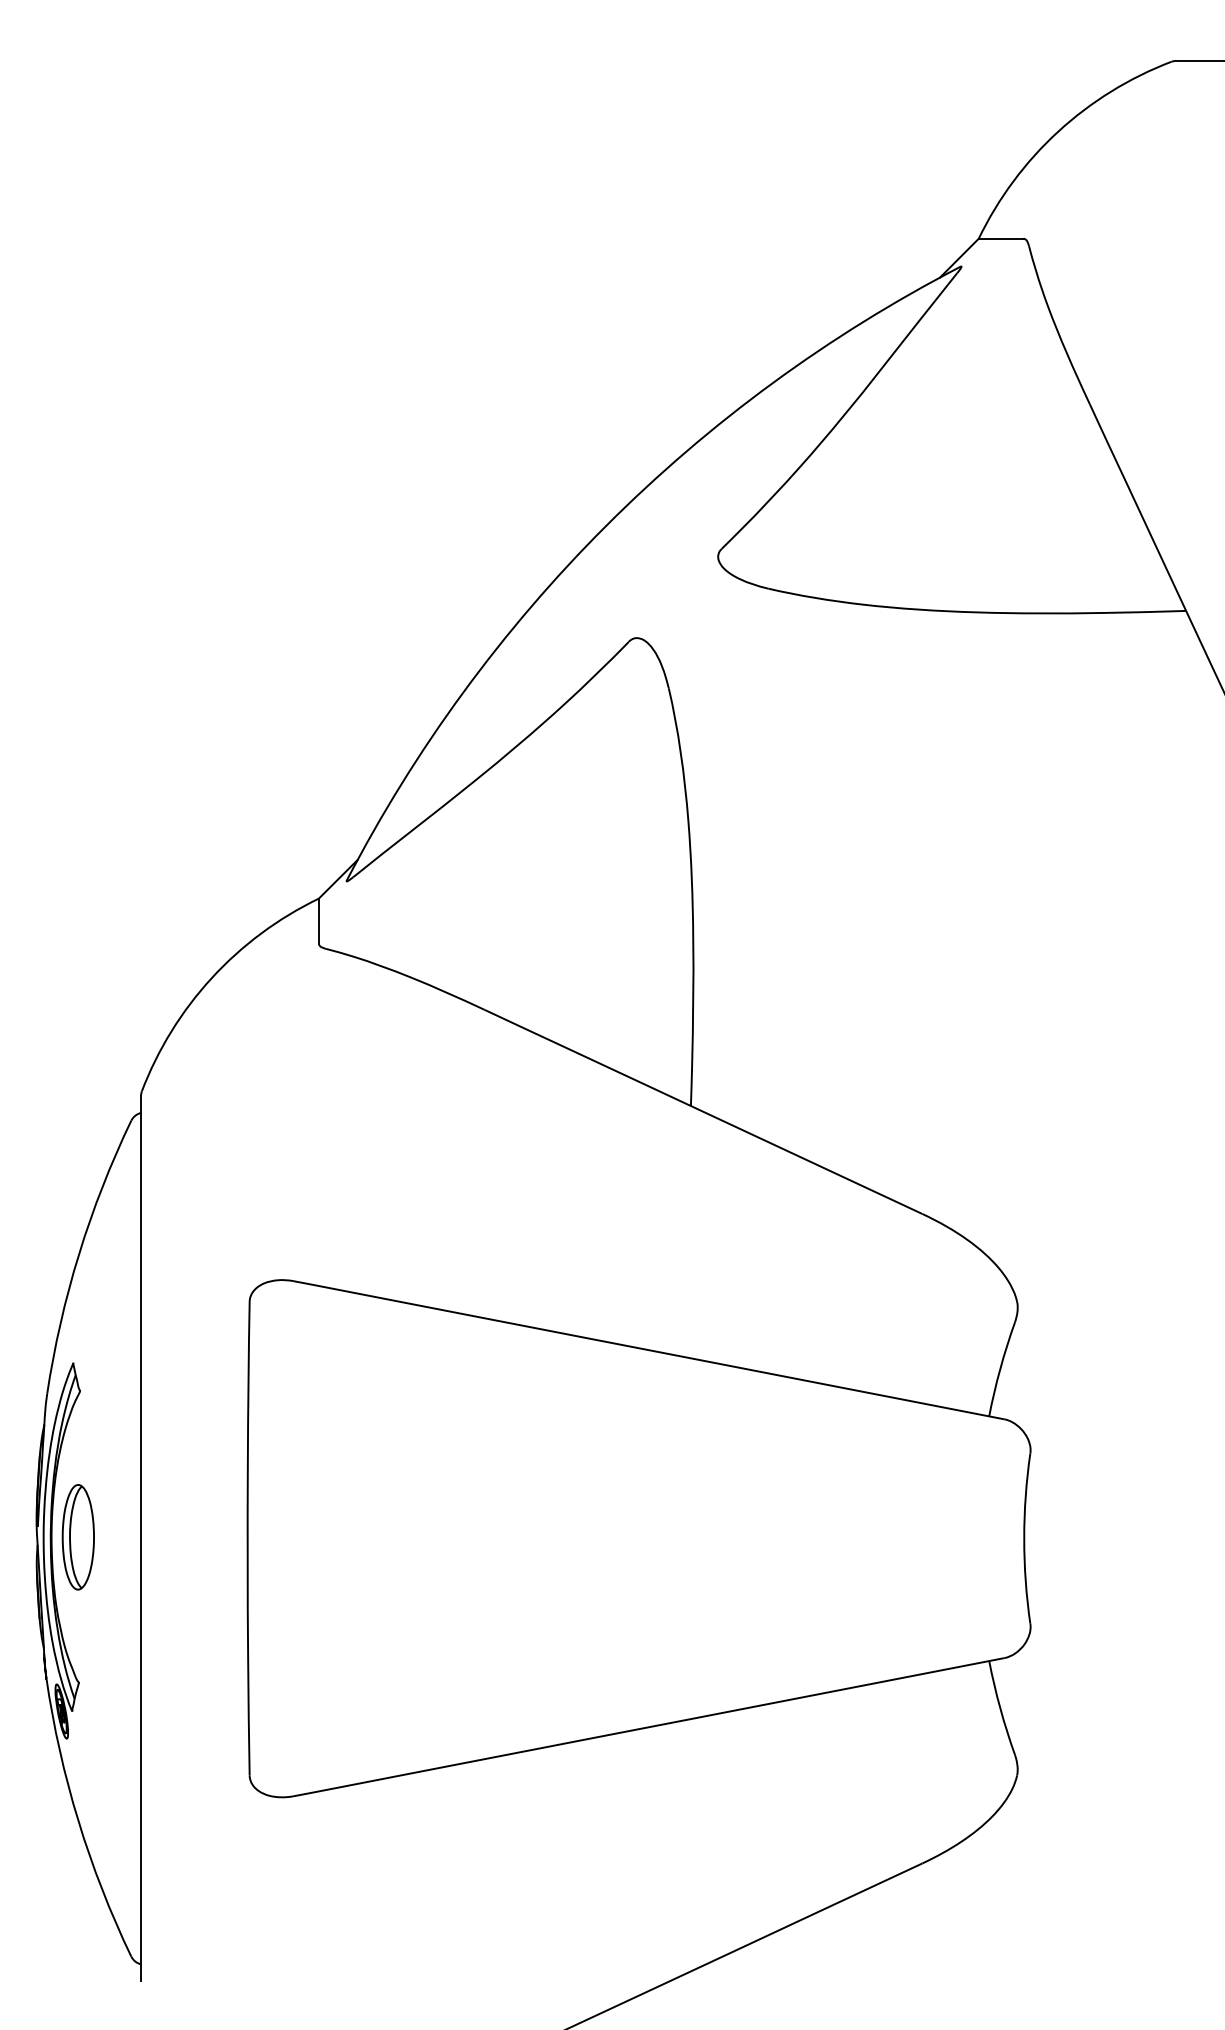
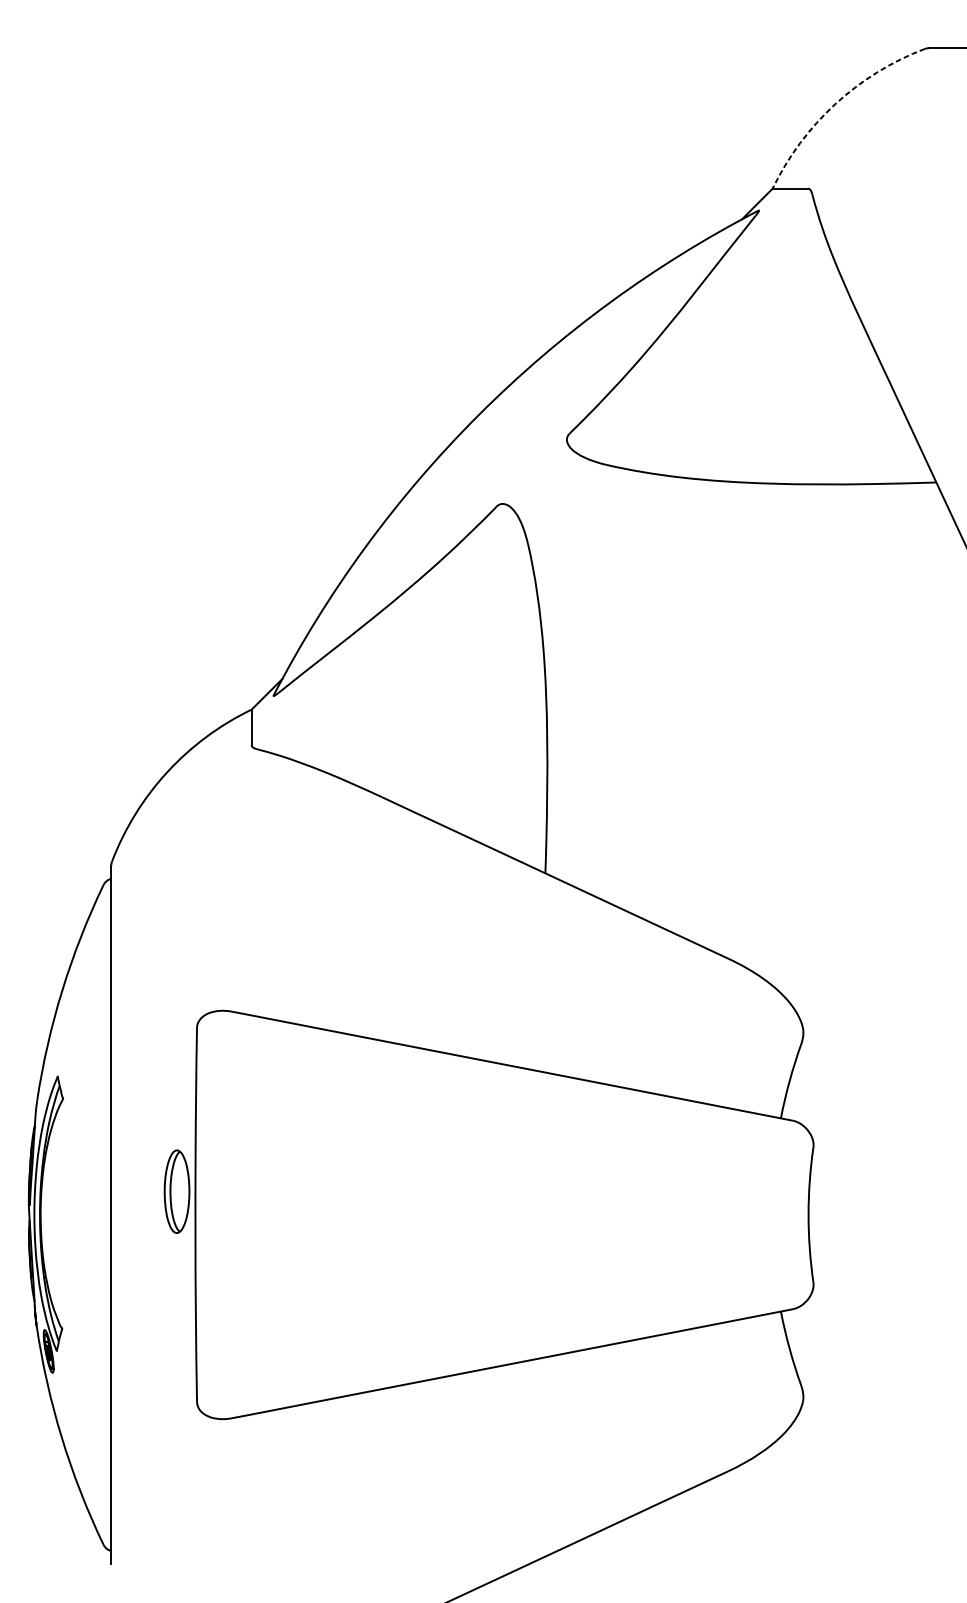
arc: (1058, 131) -> (835, 103), solid -> dashed
part: (77, 1537) -> (176, 1191), moved

